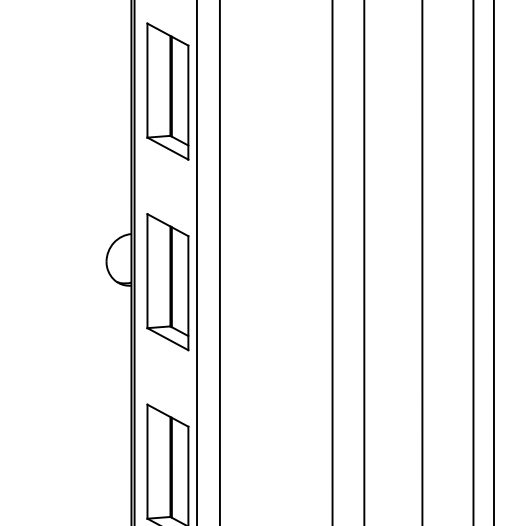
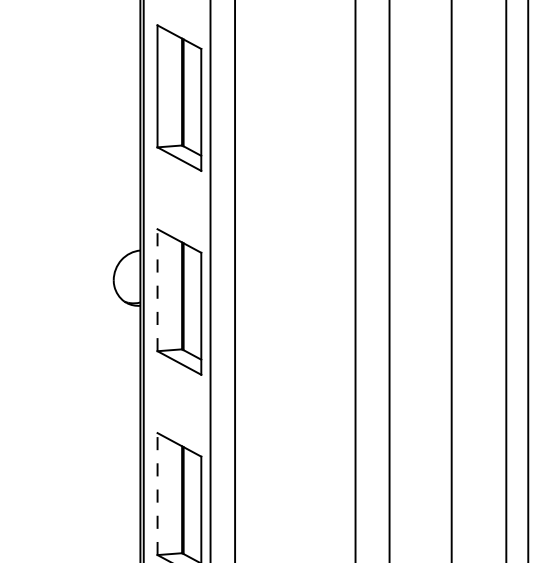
line: (147, 271) -> (157, 290), solid -> dashed
line: (147, 462) -> (157, 494), solid -> dashed

